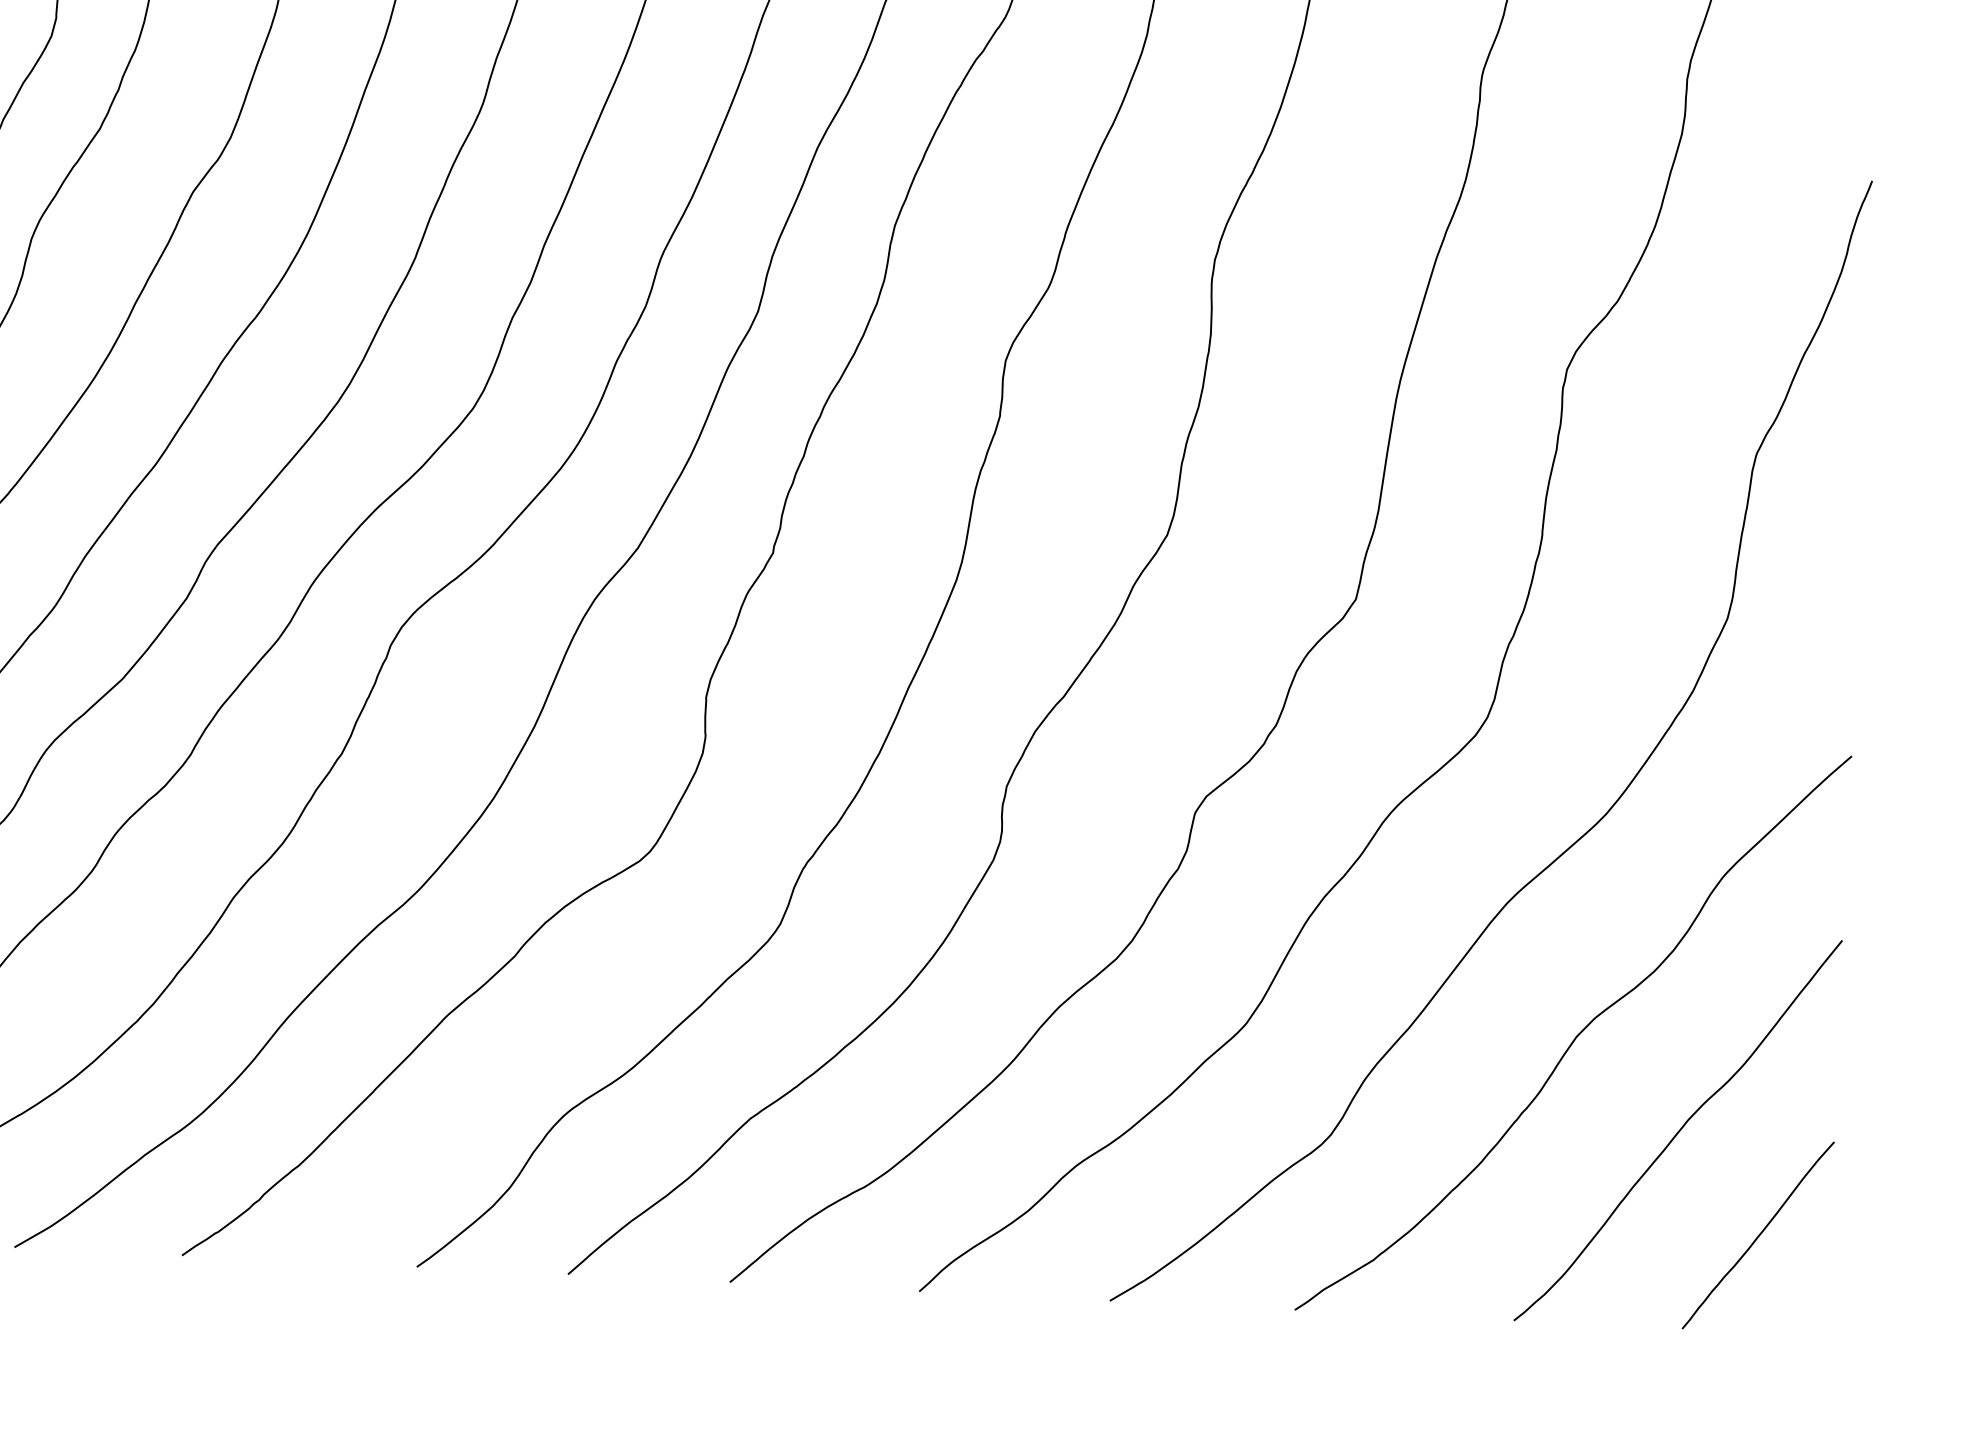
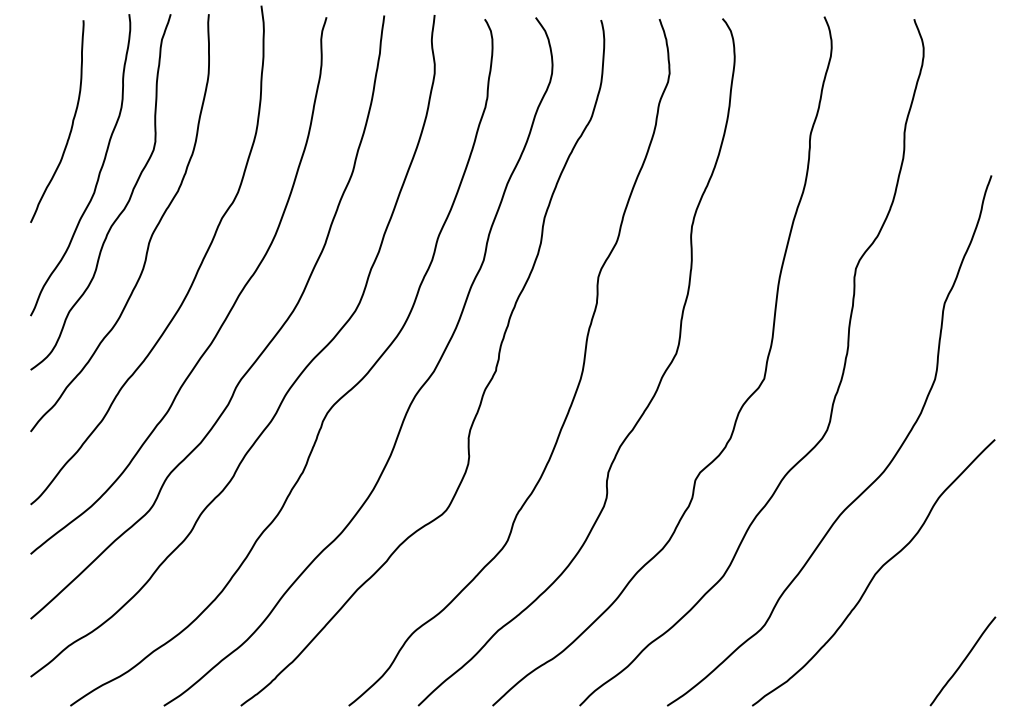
curve: (1677, 1131) -> (923, 615), removed

